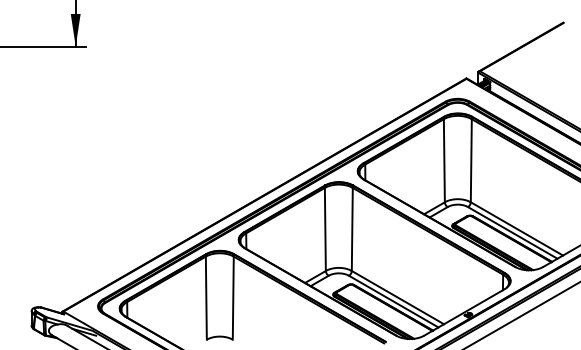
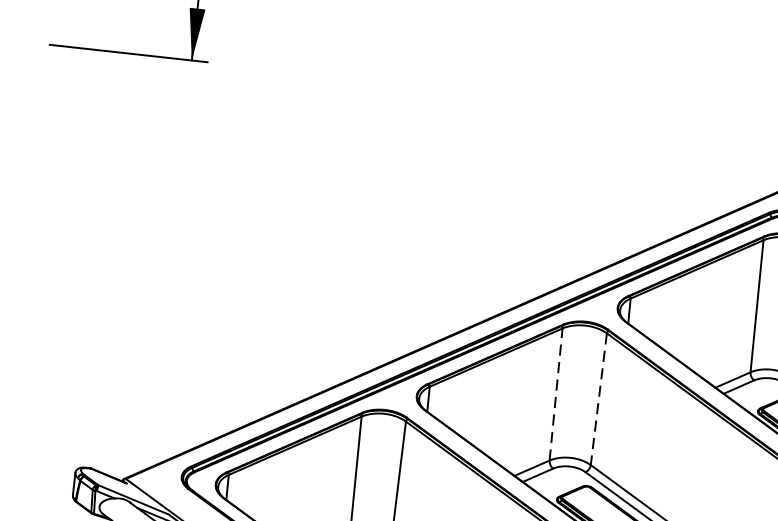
line: (325, 229) -> (556, 394), solid -> dashed
line: (352, 229) -> (599, 399), solid -> dashed

